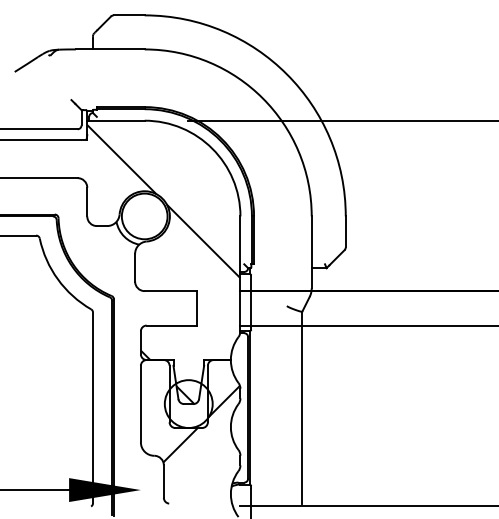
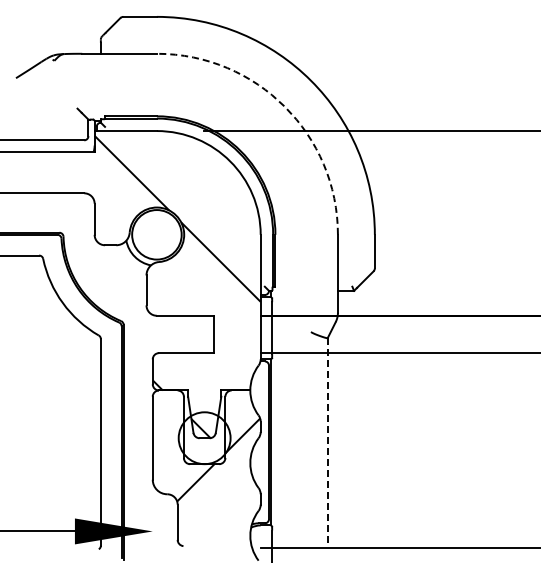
arc: (262, 98) -> (284, 106), solid -> dashed
line: (302, 408) -> (327, 442), solid -> dashed

